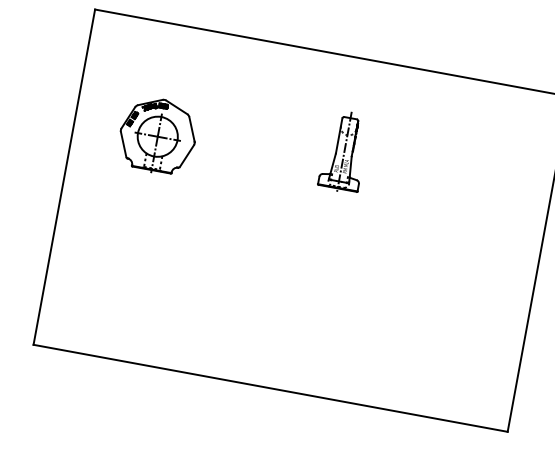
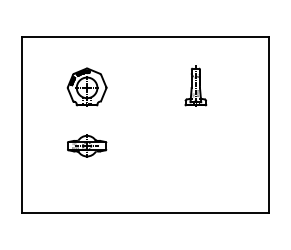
part: (157, 133) -> (86, 86), moved
part: (343, 150) -> (195, 85), moved
part: (183, 239) -> (87, 145), added

